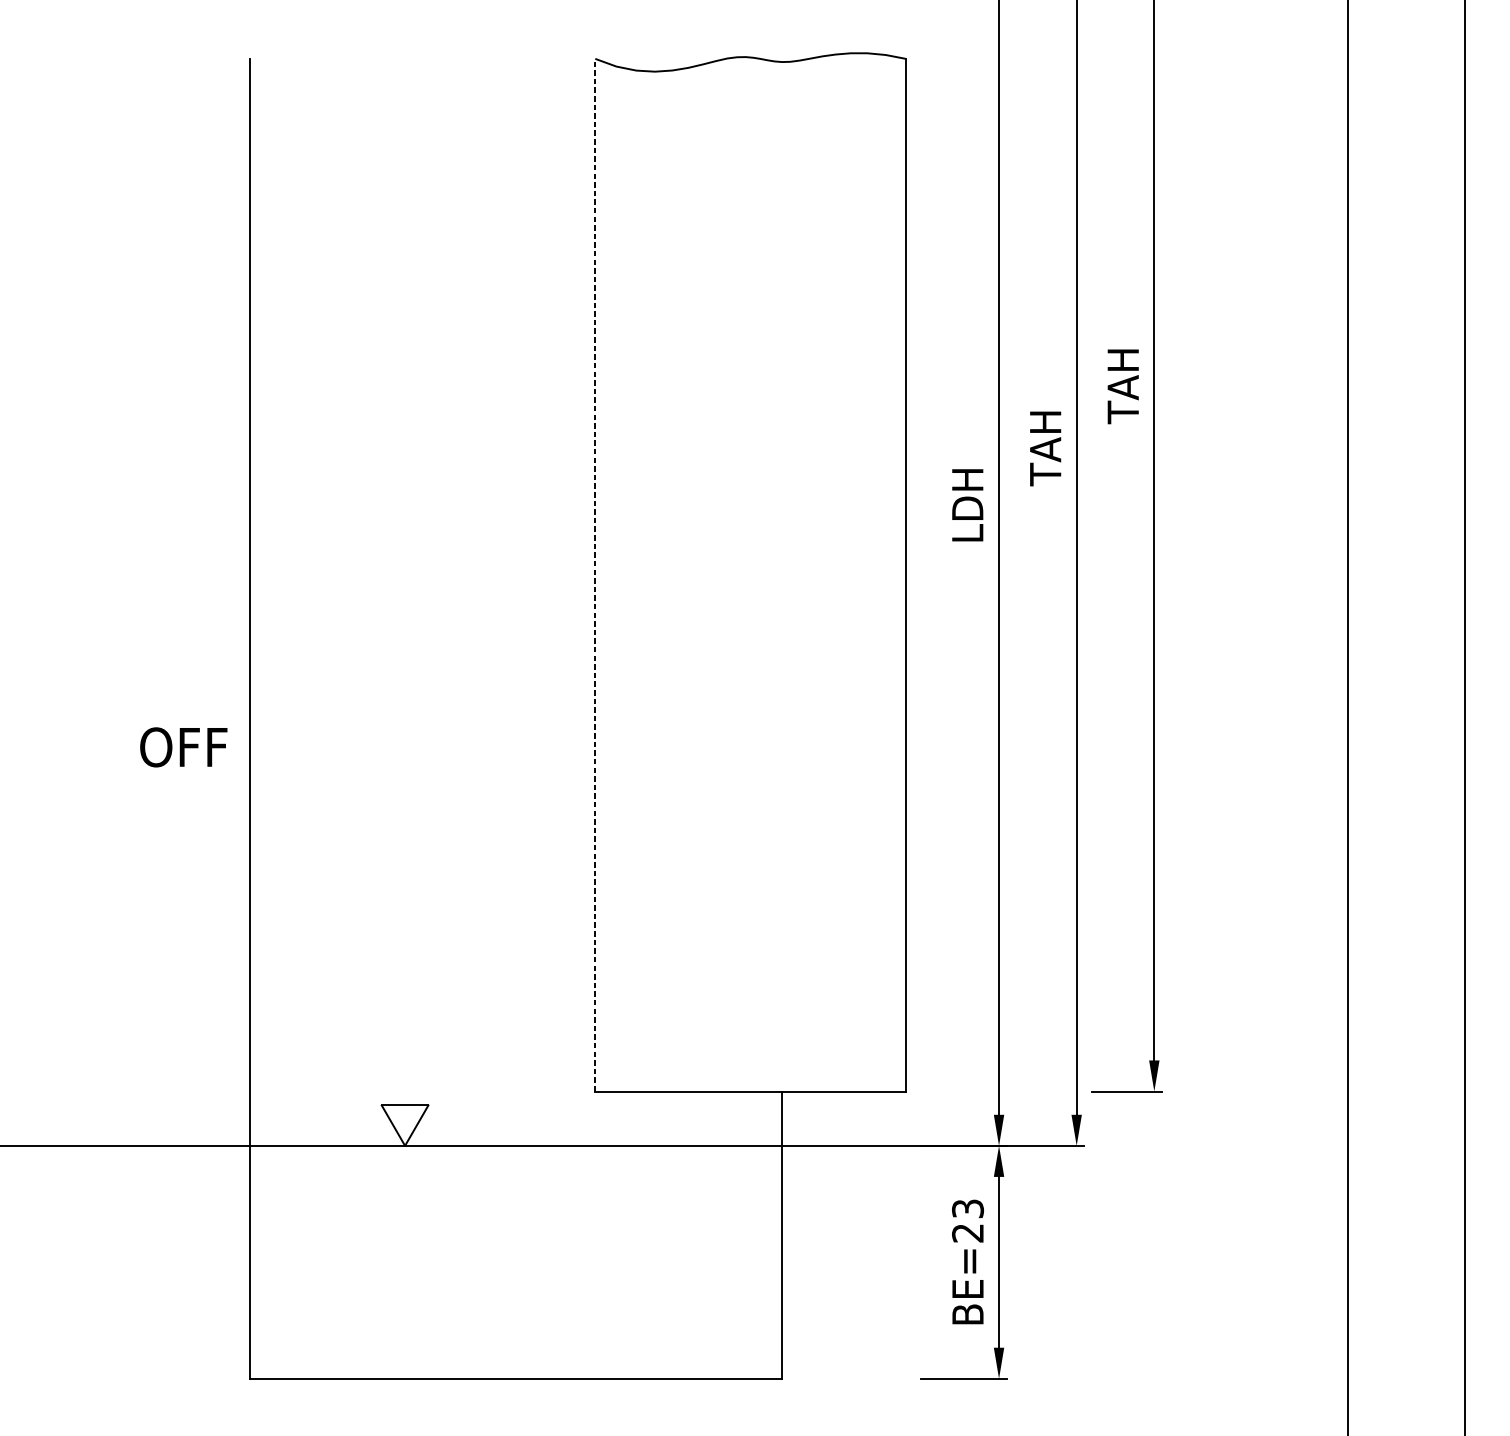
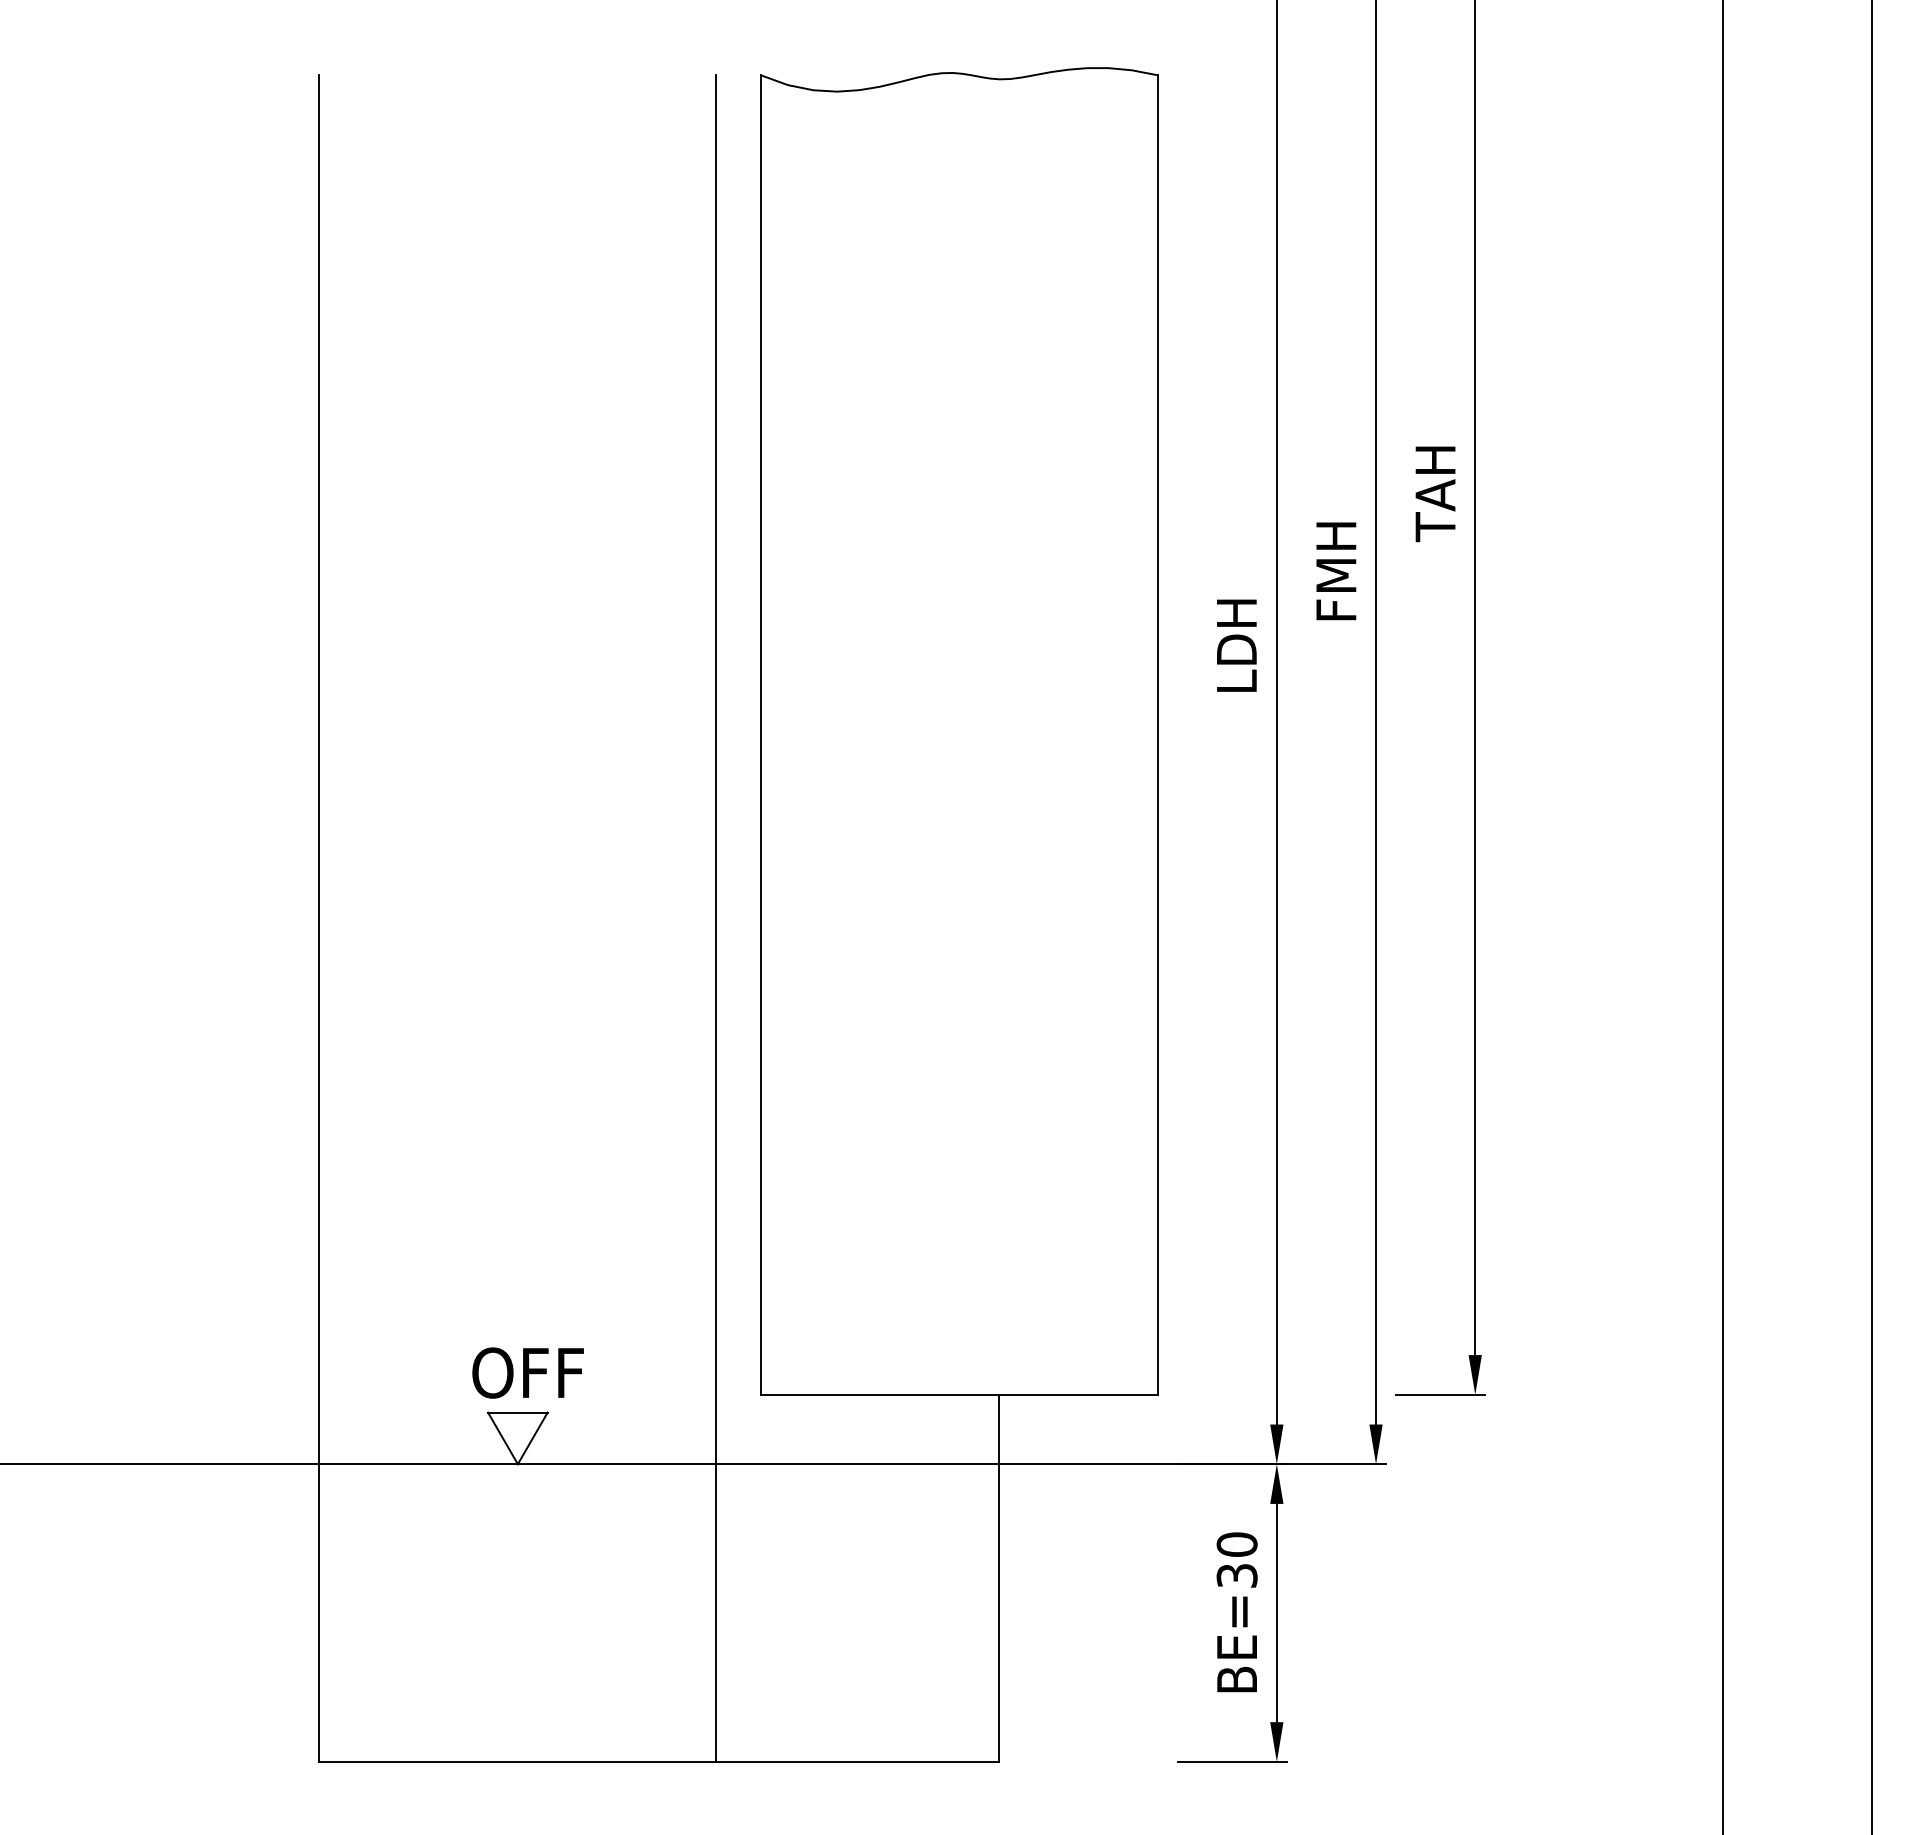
text: (1045, 447) -> (1336, 571), TAH -> FMH
line: (594, 575) -> (760, 735), dashed -> solid
line: (560, 718) -> (716, 918), added
text: (183, 746) -> (527, 1372), moved
text: (967, 1220) -> (1236, 1559), BE=23 -> BE=30

